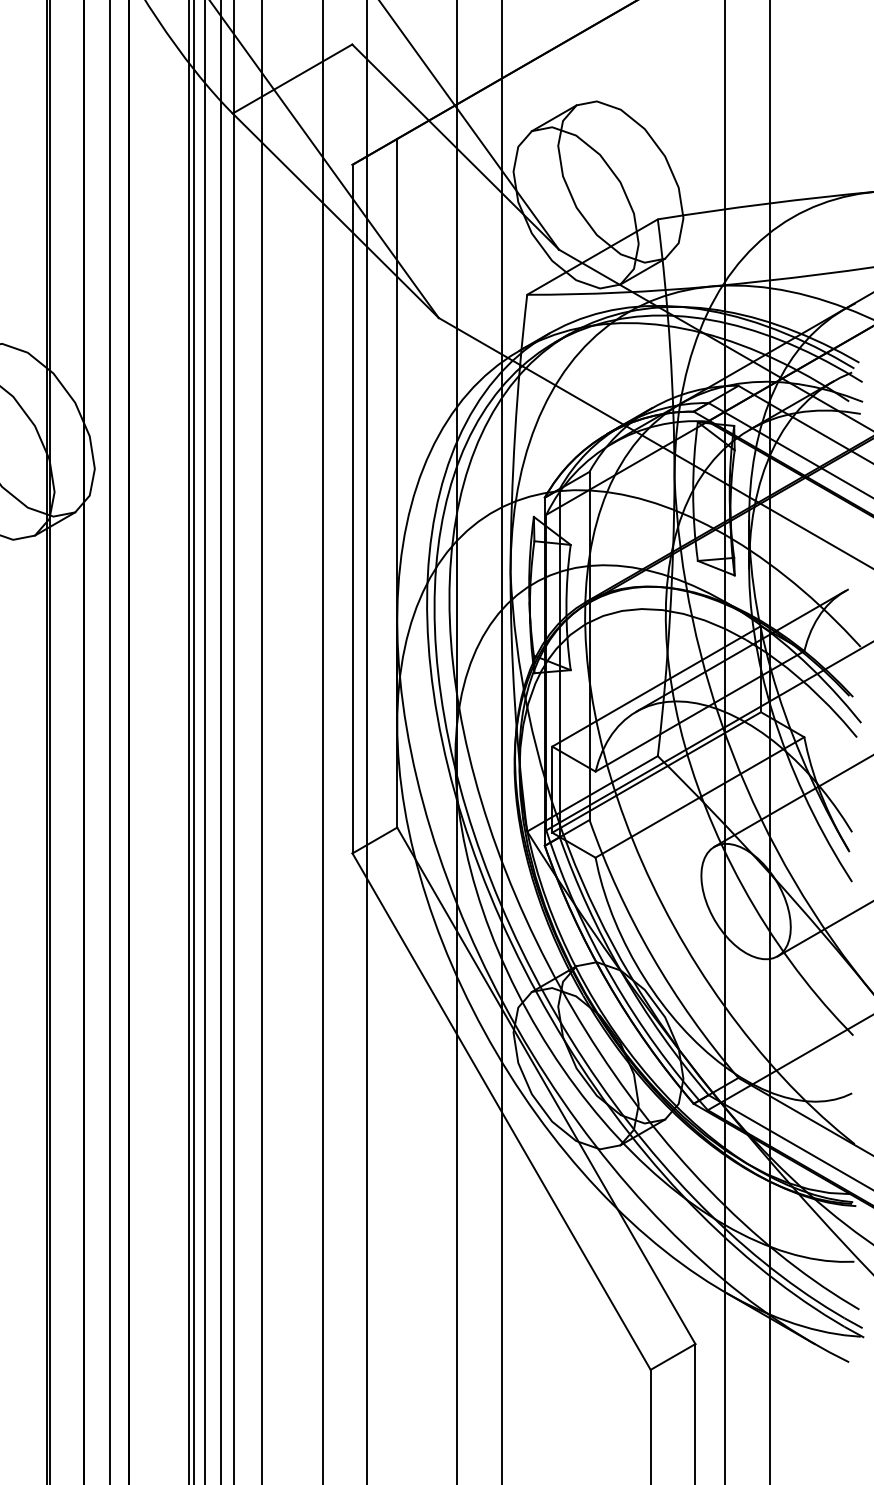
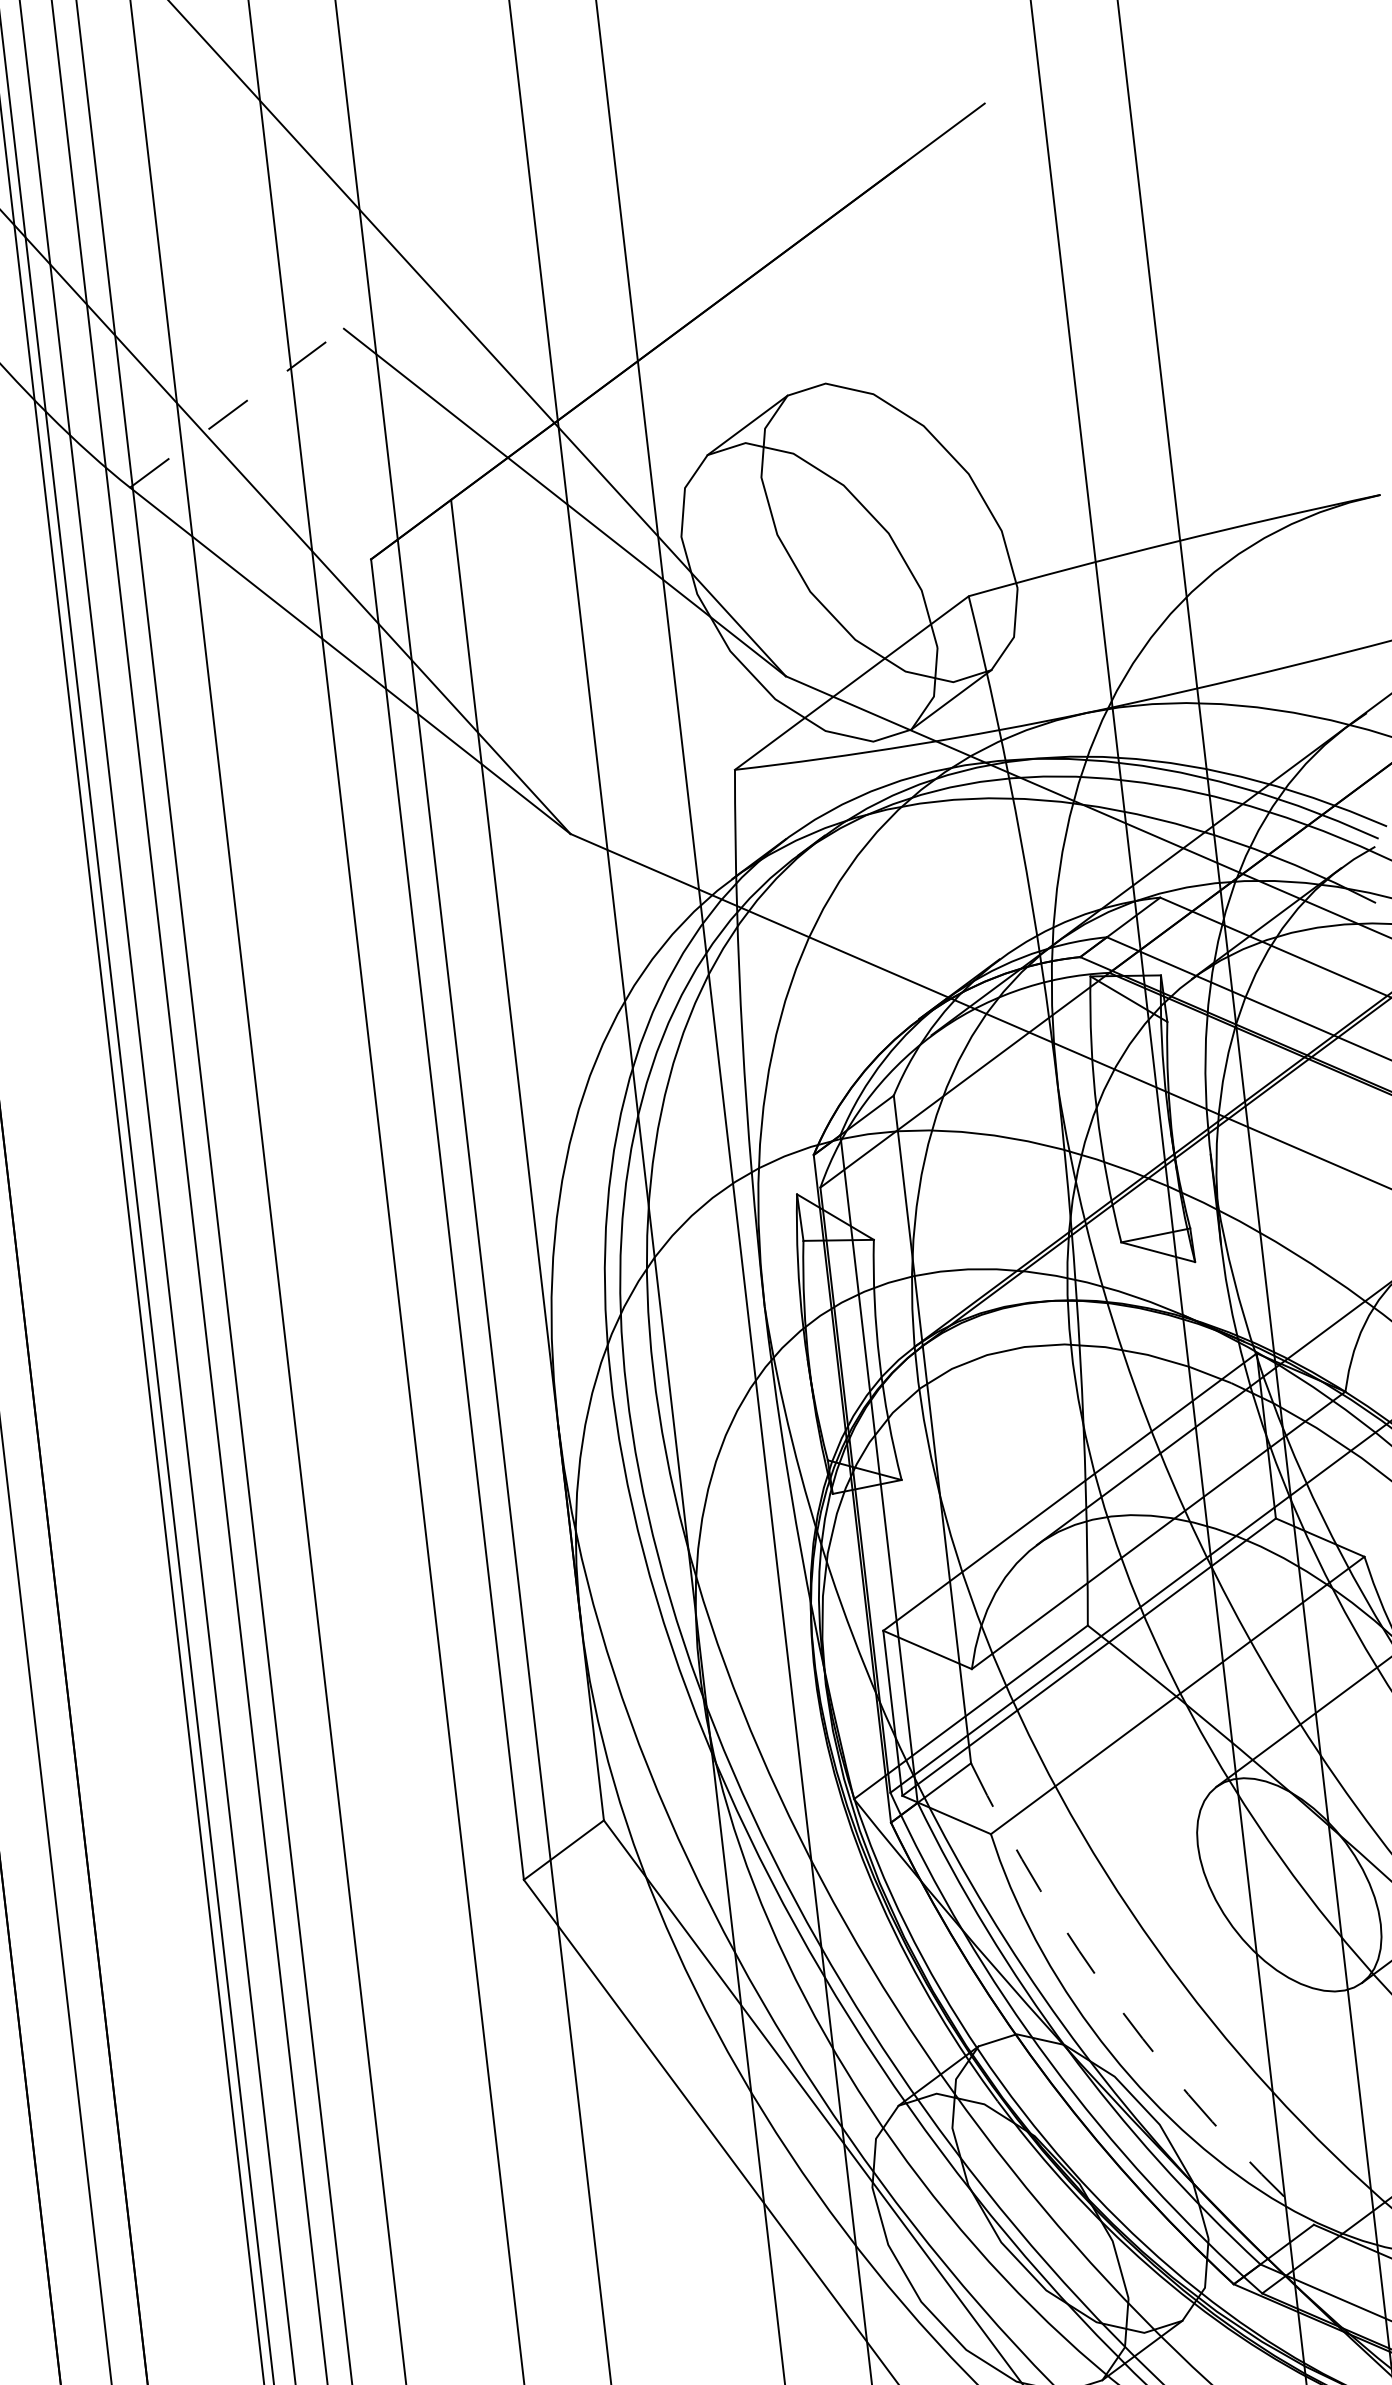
line: (292, 79) -> (237, 409), solid -> dashed
arc: (651, 955) -> (1119, 2009), solid -> dashed

